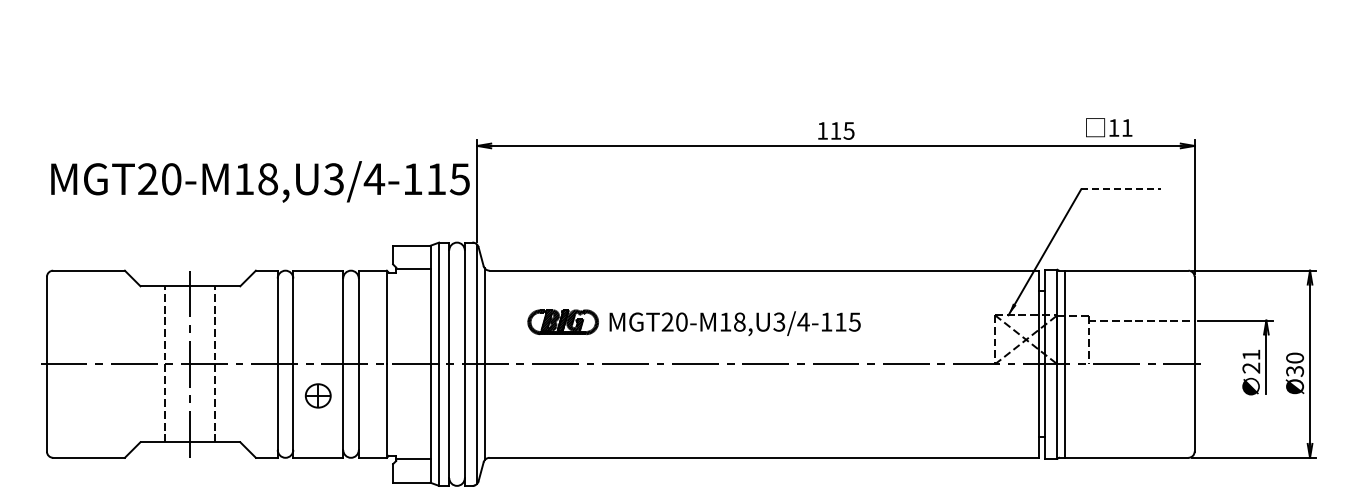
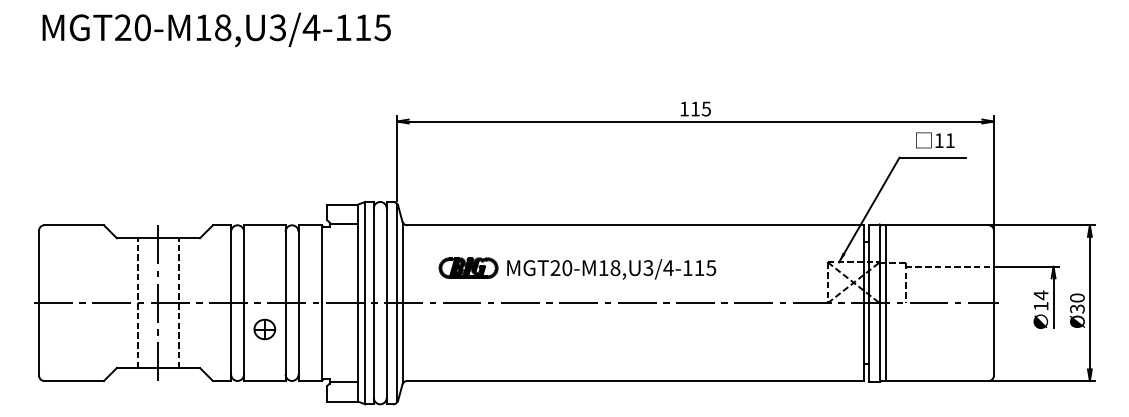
text: (1109, 127) -> (935, 140), moved
text: (260, 181) -> (216, 29), moved
line: (1120, 189) -> (932, 157), dashed -> solid
text: (1251, 361) -> (1041, 300), 21 -> 14

